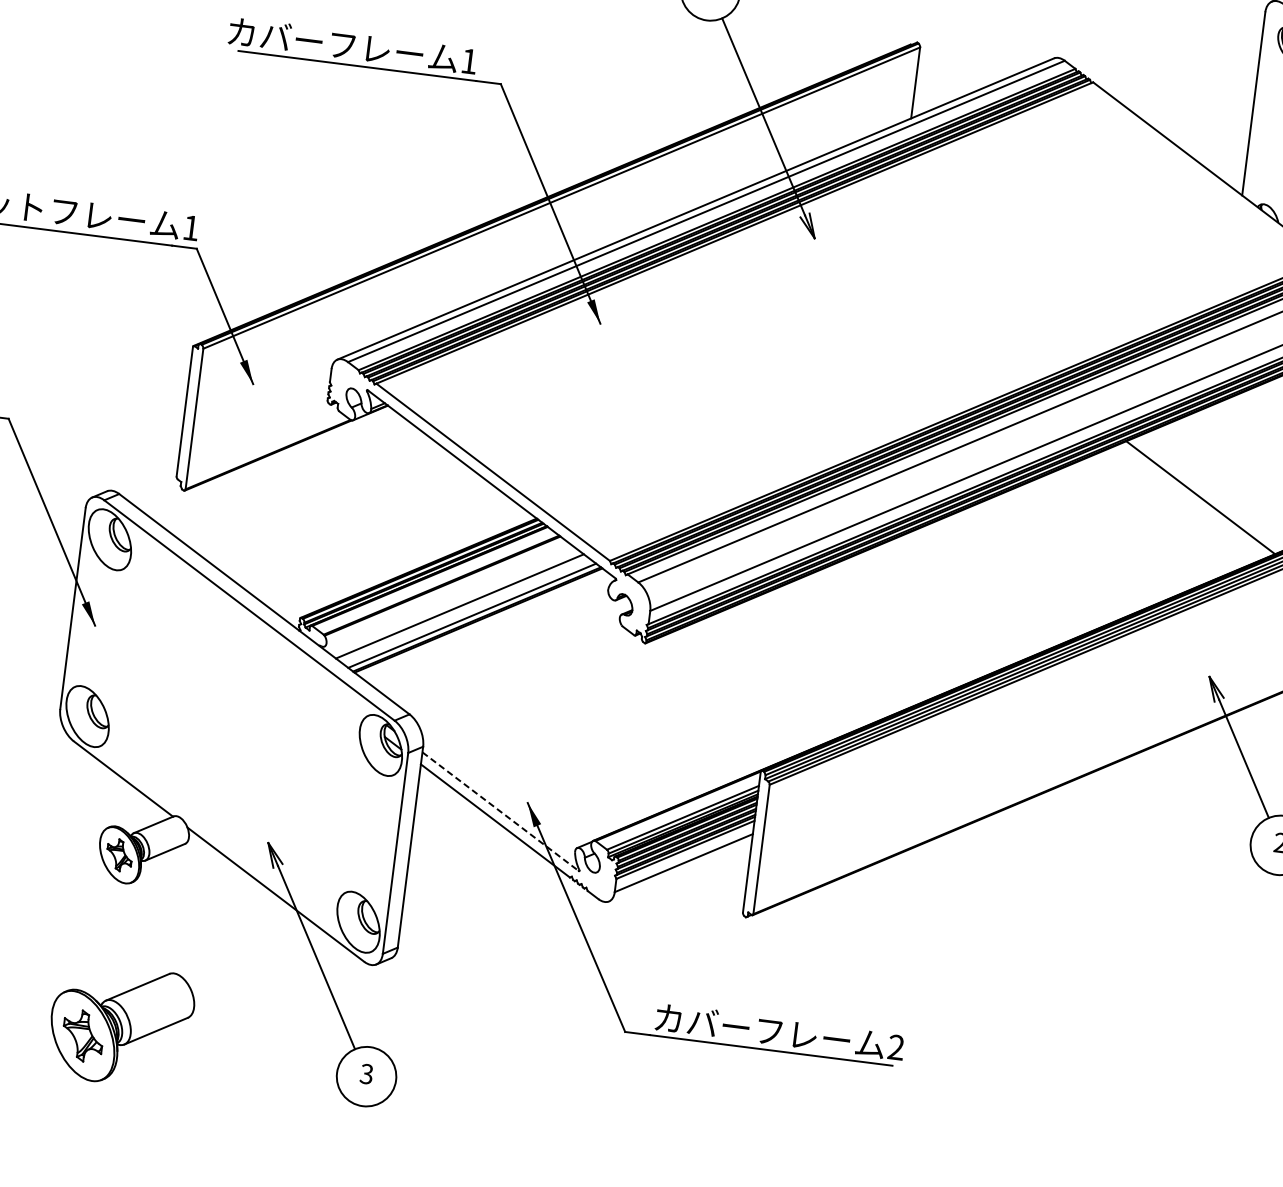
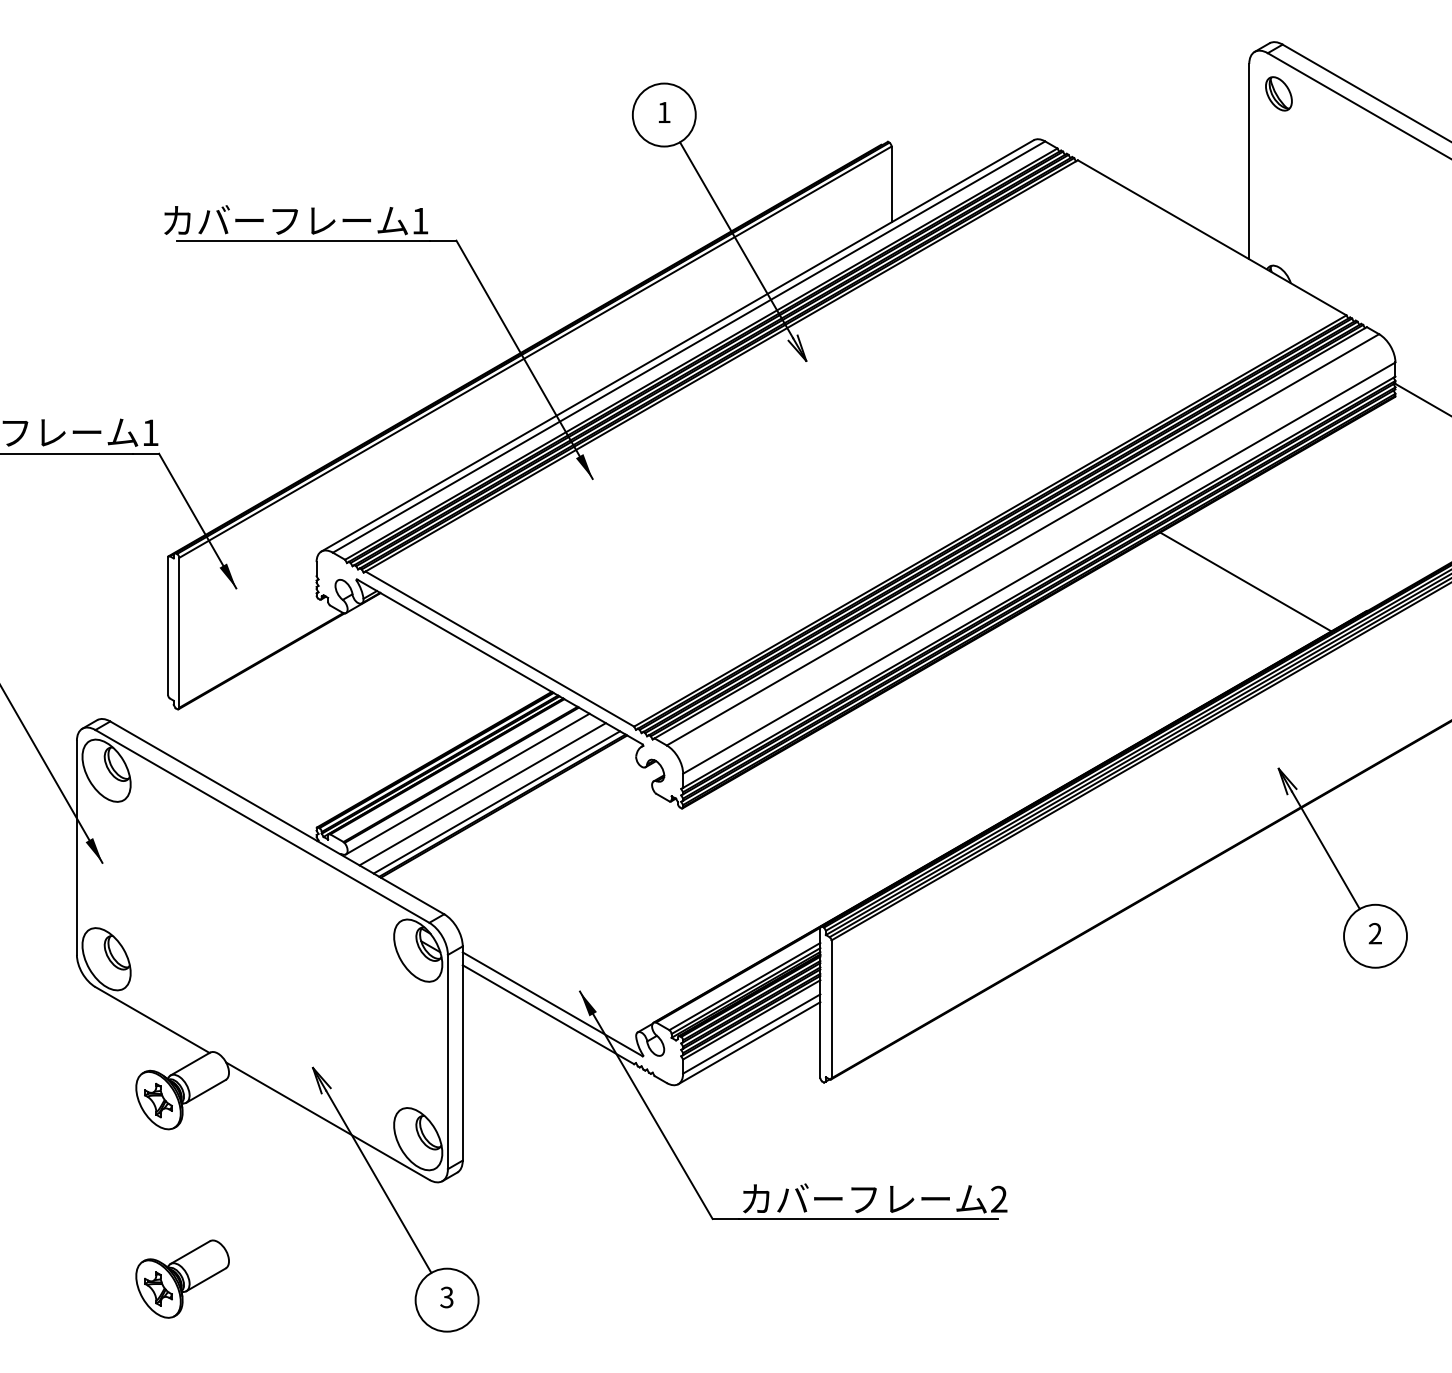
line: (446, 594) -> (467, 783), added
line: (500, 811) -> (552, 1004), dashed -> solid
line: (680, 871) -> (749, 1043), added
part: (120, 1024) -> (182, 1278), size x0.62

